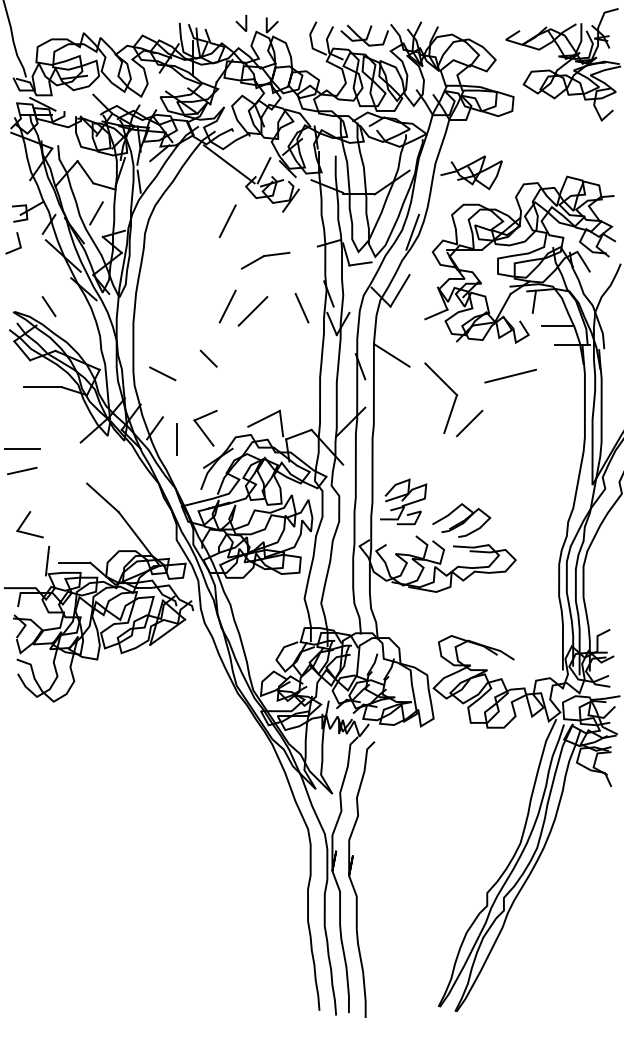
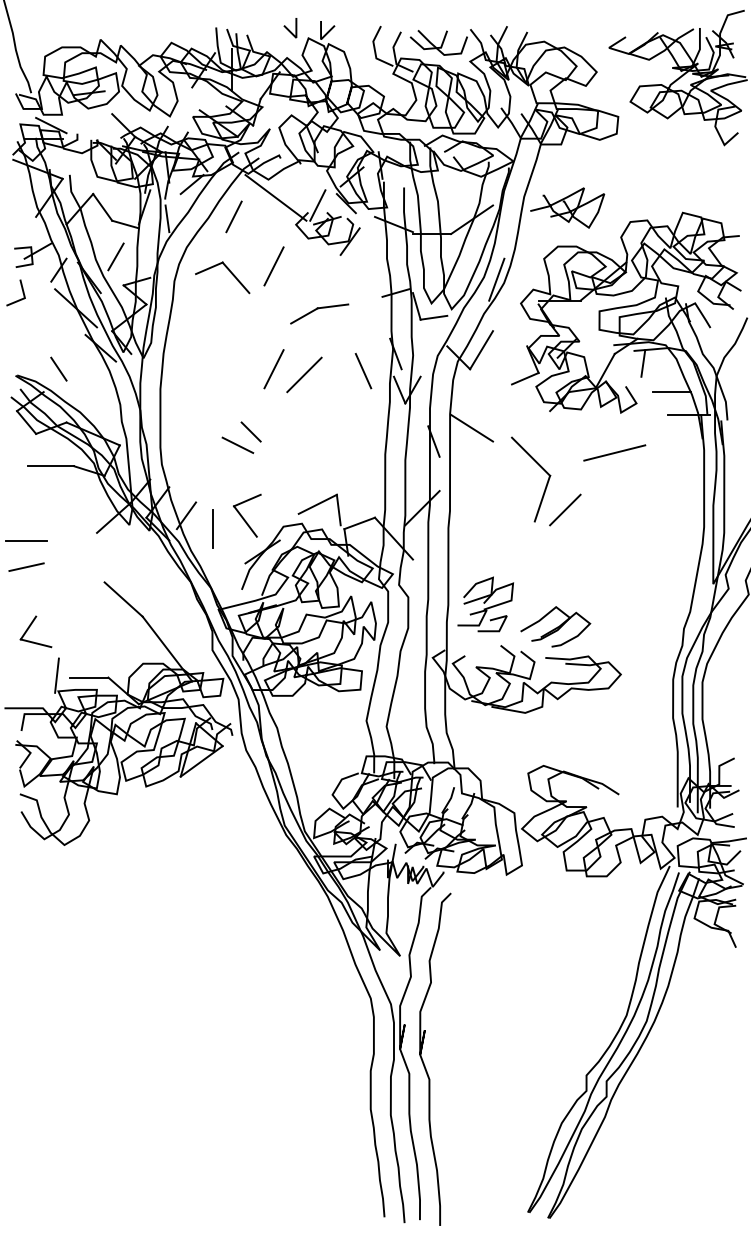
line: (194, 179) -> (233, 216), added
part: (190, 225) -> (229, 271), added
line: (162, 373) -> (237, 444), moved

